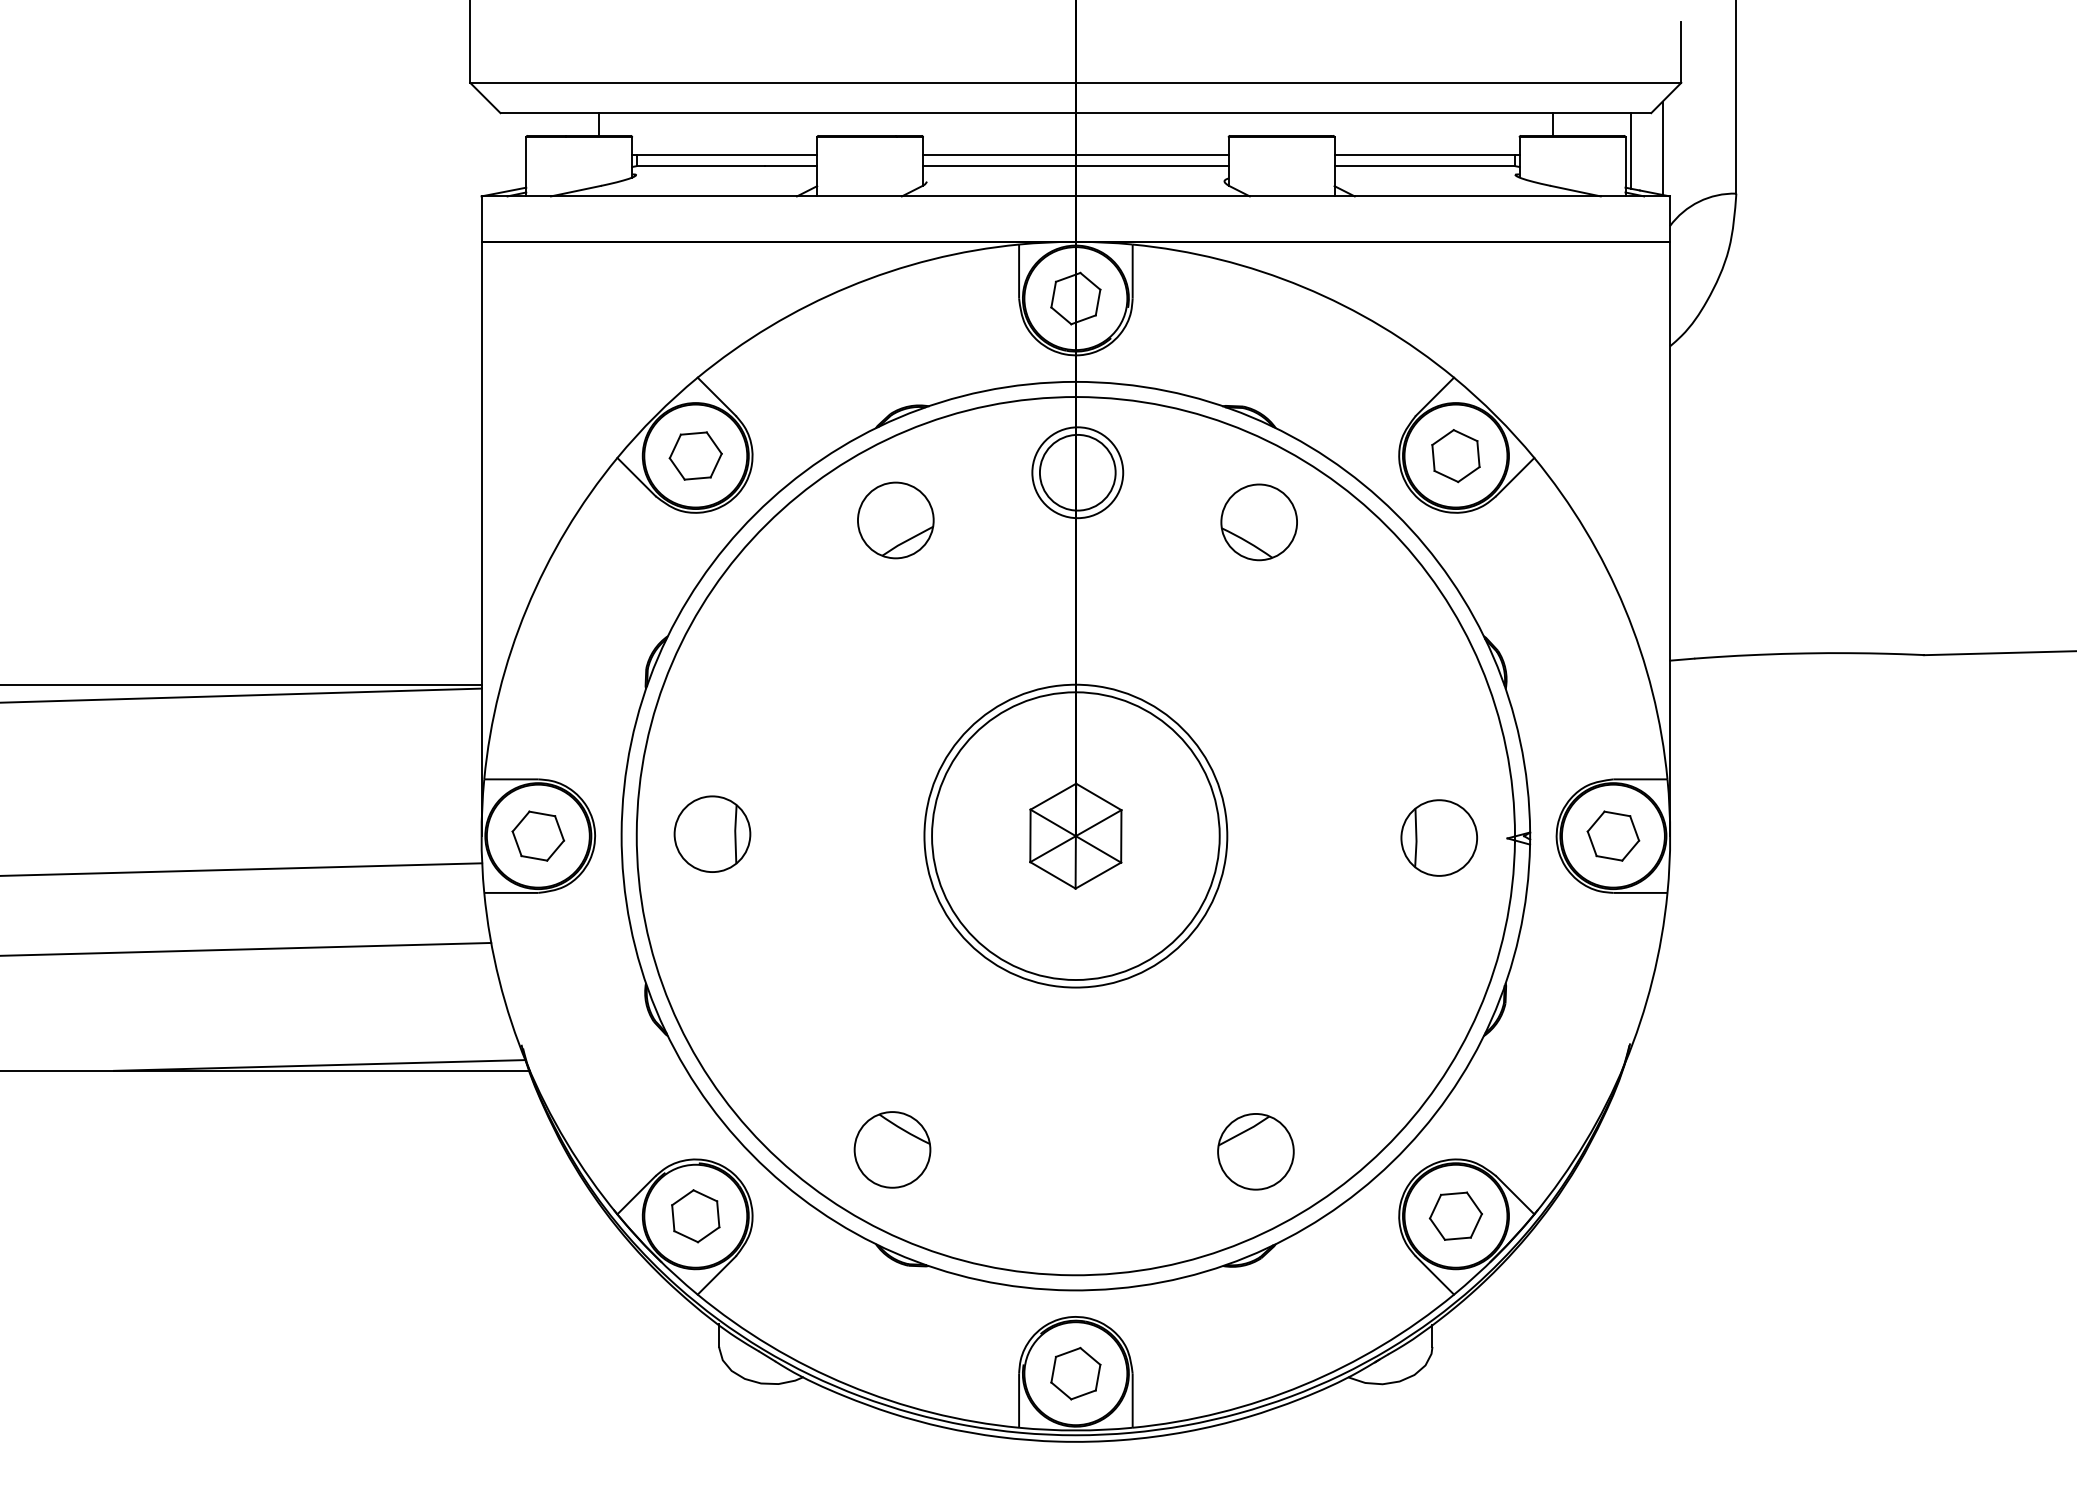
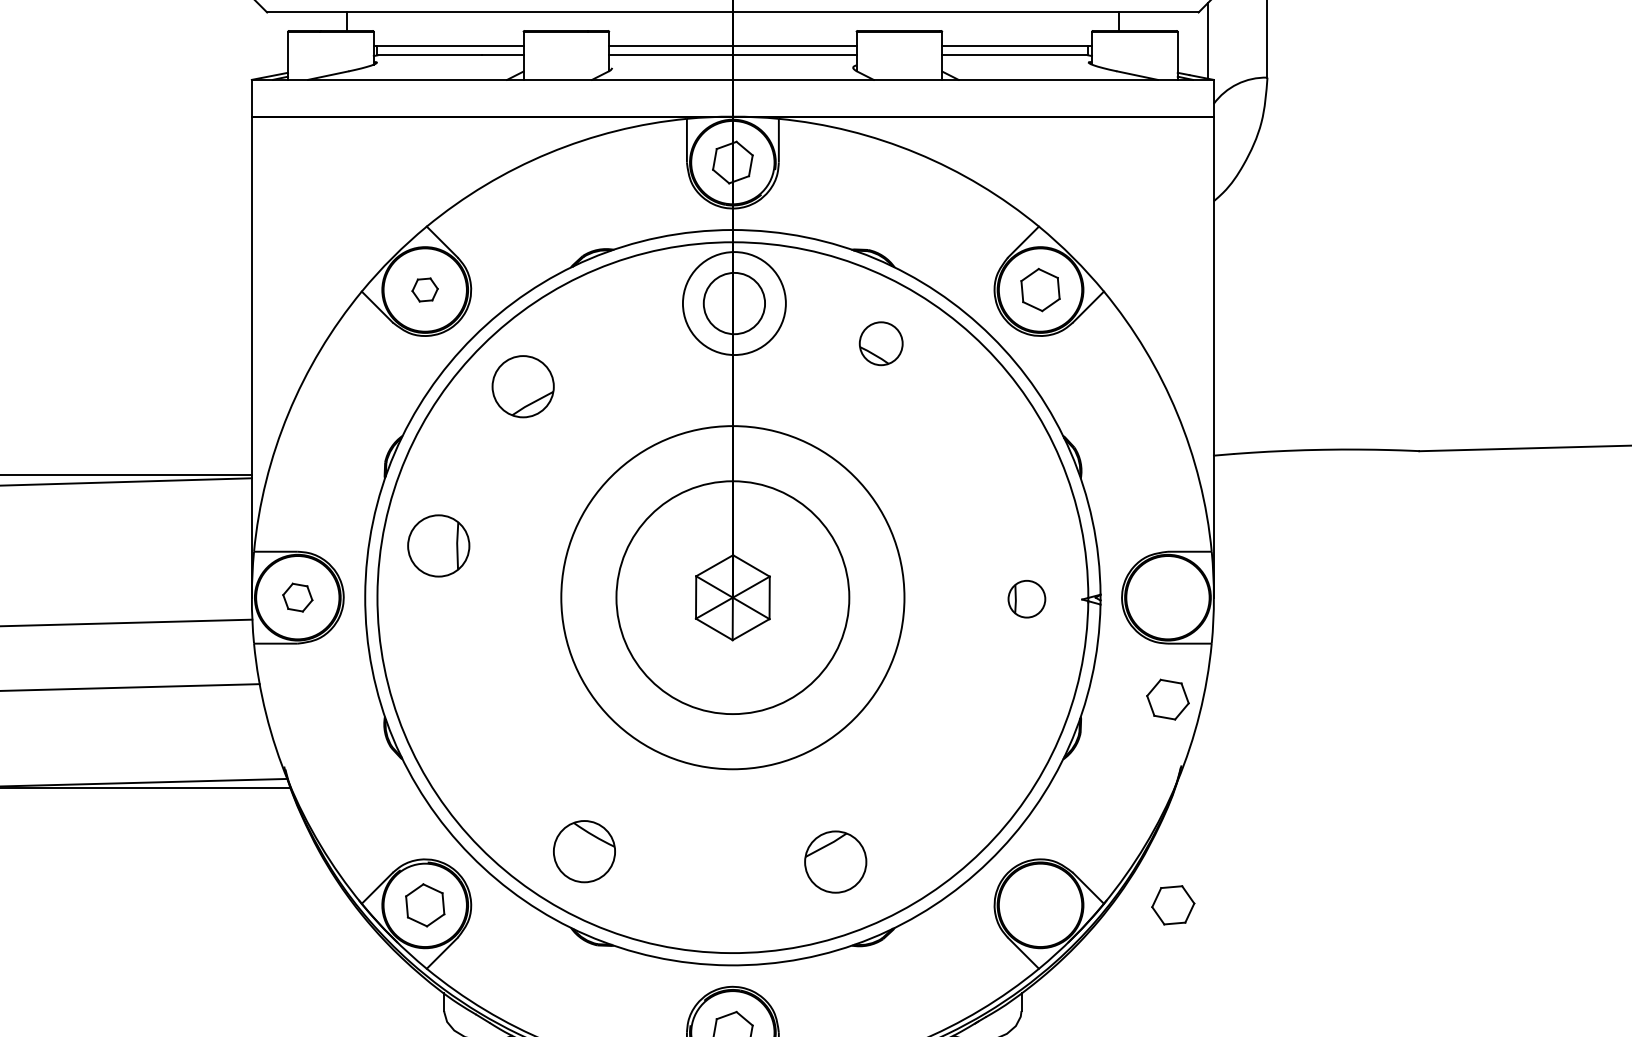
line: (1630, 150) -> (1181, 42), removed
part: (695, 455) -> (425, 289), size x0.6
circle: (1077, 472) -> (734, 303), size x1.4
part: (895, 520) -> (522, 386), moved
part: (1258, 522) -> (880, 343), size x0.7
part: (712, 833) -> (438, 545), moved
part: (538, 835) -> (297, 597), size x0.7
circle: (1075, 835) -> (732, 597), size x1.4
part: (1613, 835) -> (1168, 699), moved
part: (1438, 837) -> (1026, 598), size x0.6
part: (1255, 1151) -> (835, 861), moved
part: (1455, 1215) -> (1172, 904), moved

